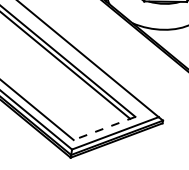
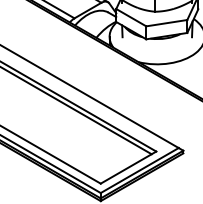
line: (104, 128) -> (128, 167), dashed -> solid

